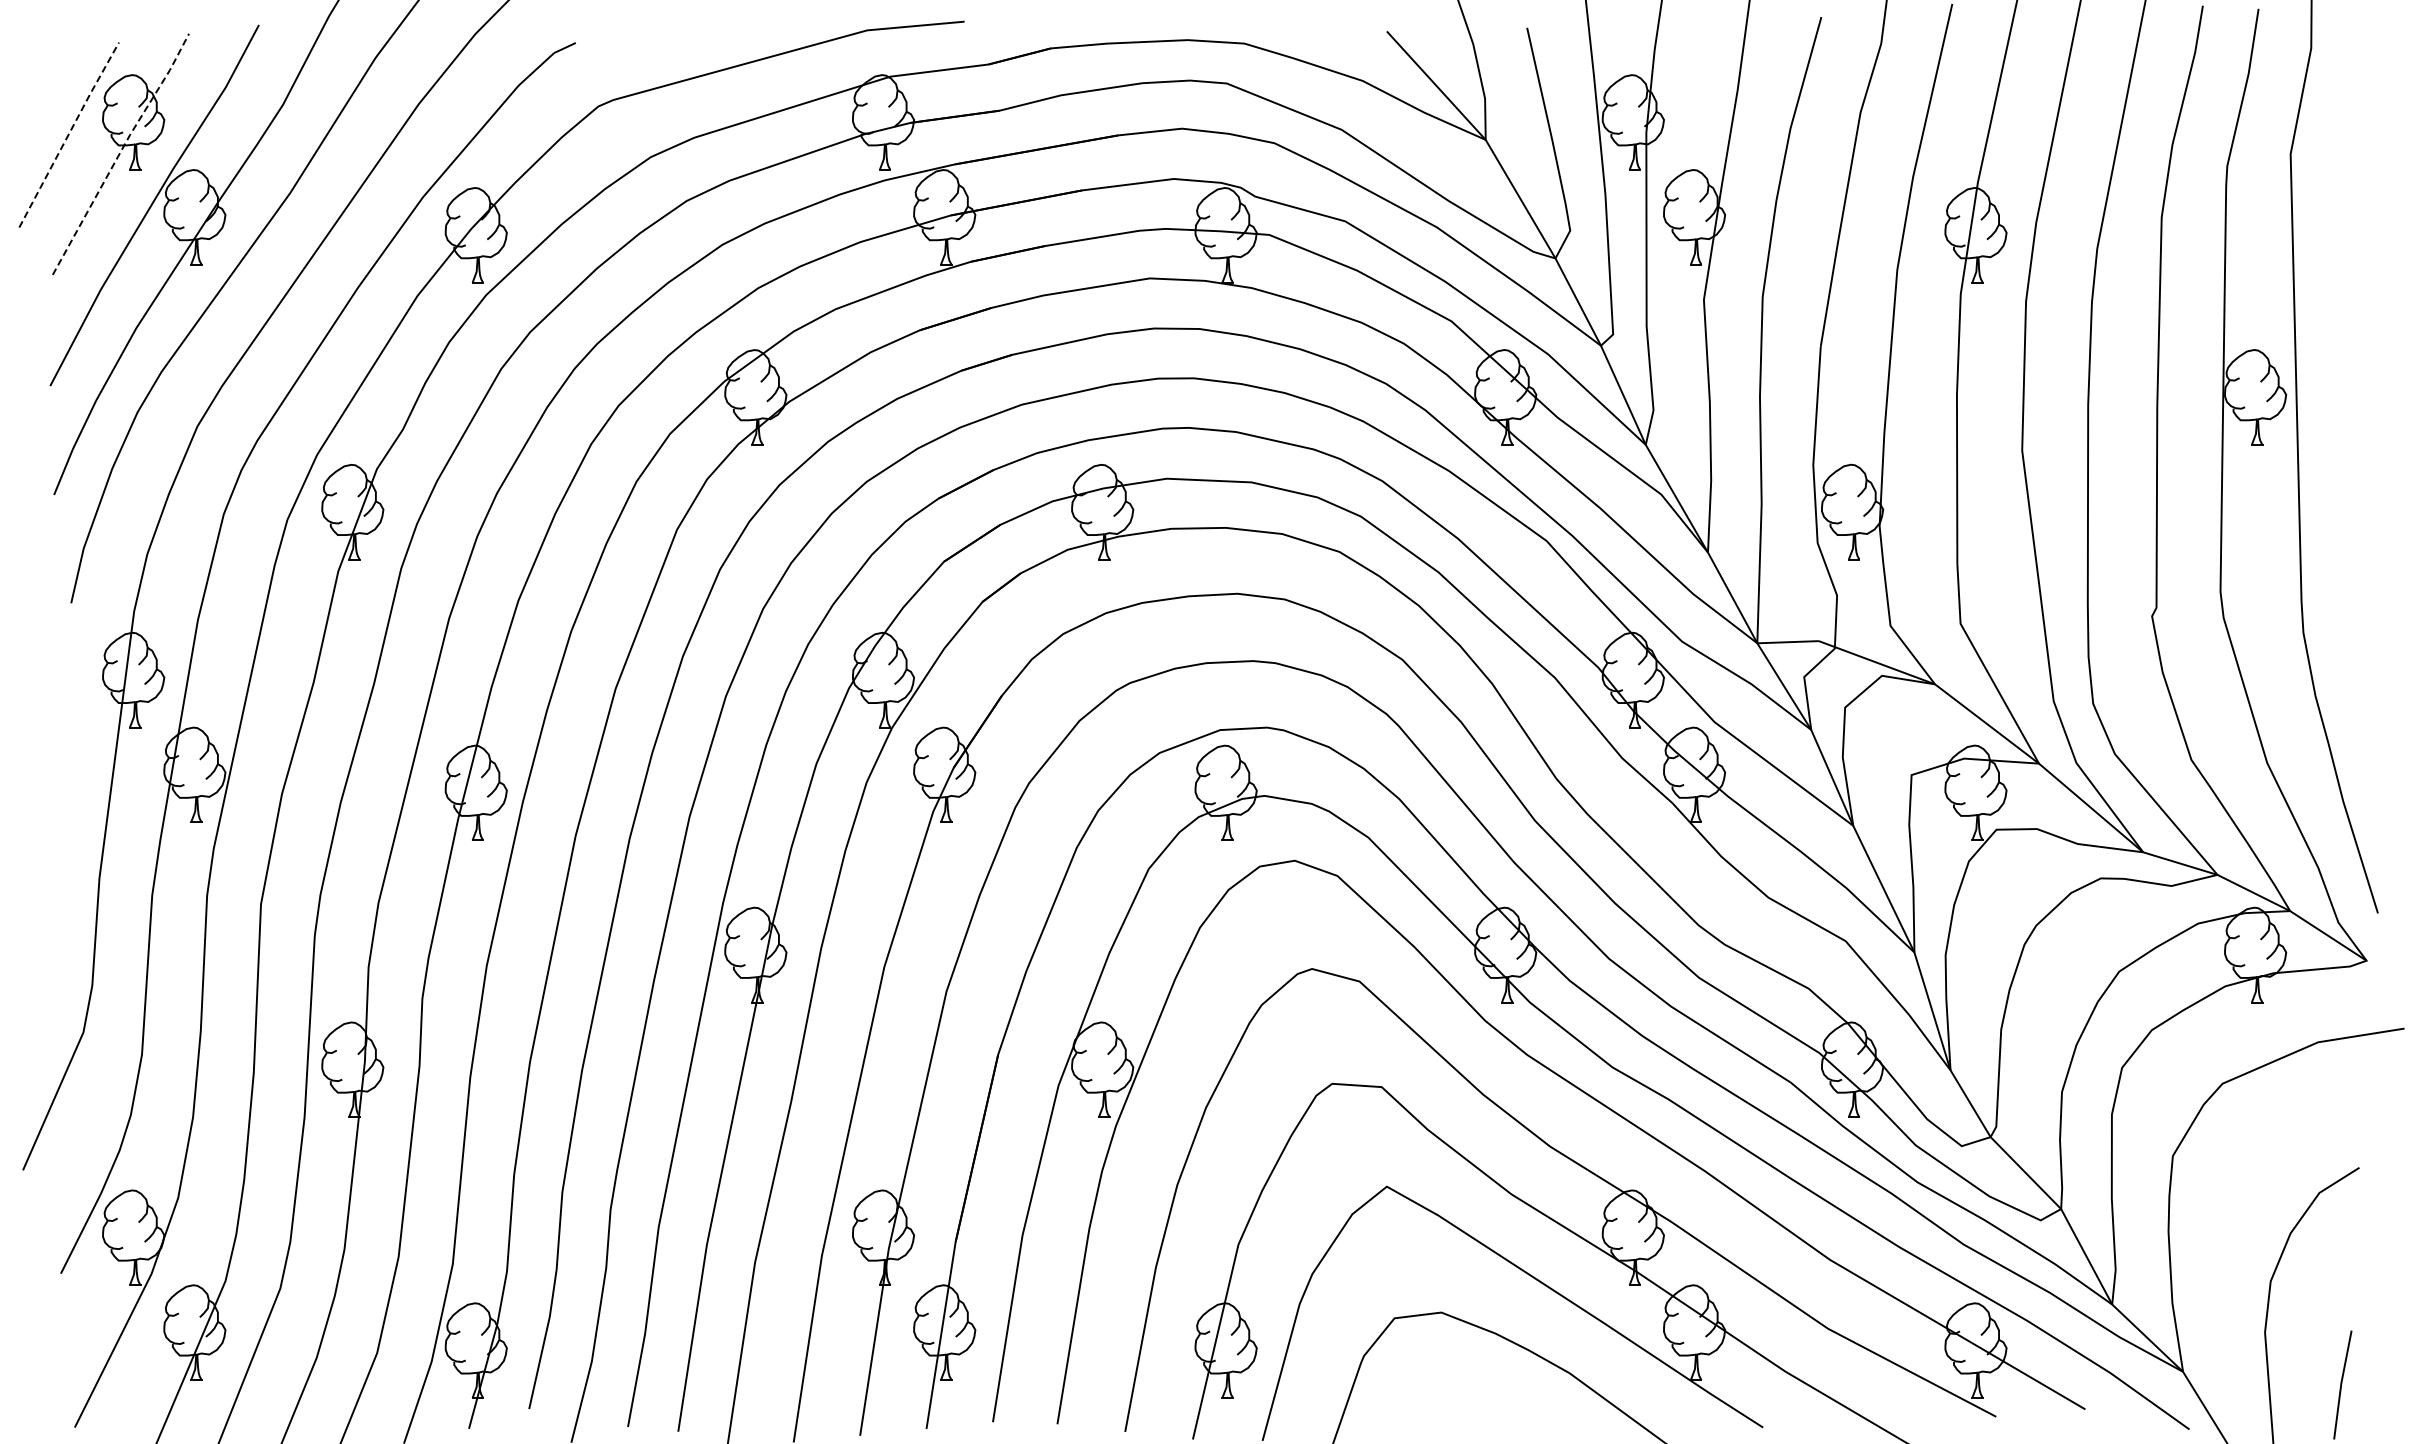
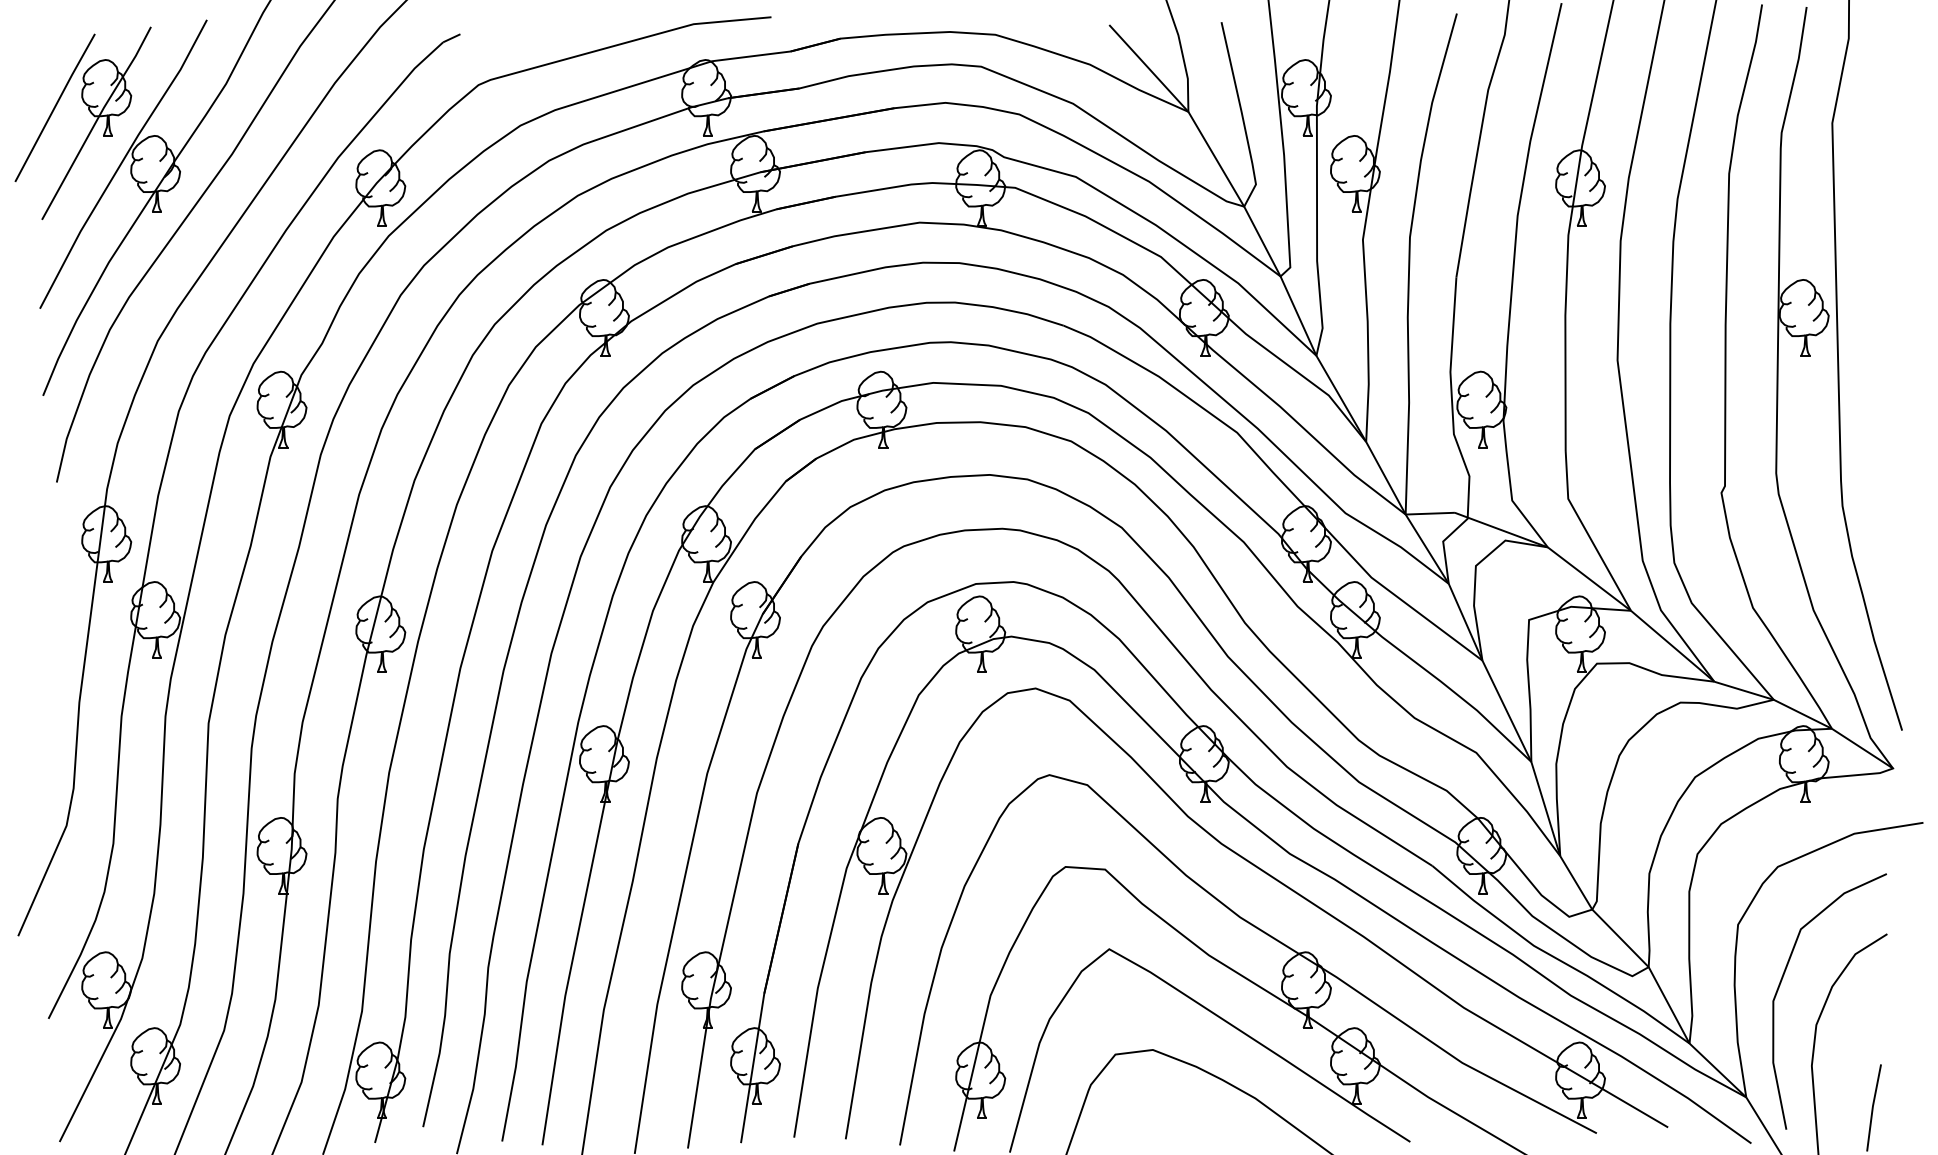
line: (68, 134) -> (54, 107), dashed -> solid
line: (120, 151) -> (96, 121), dashed -> solid
curve: (2227, 1227) -> (1781, 981), added

